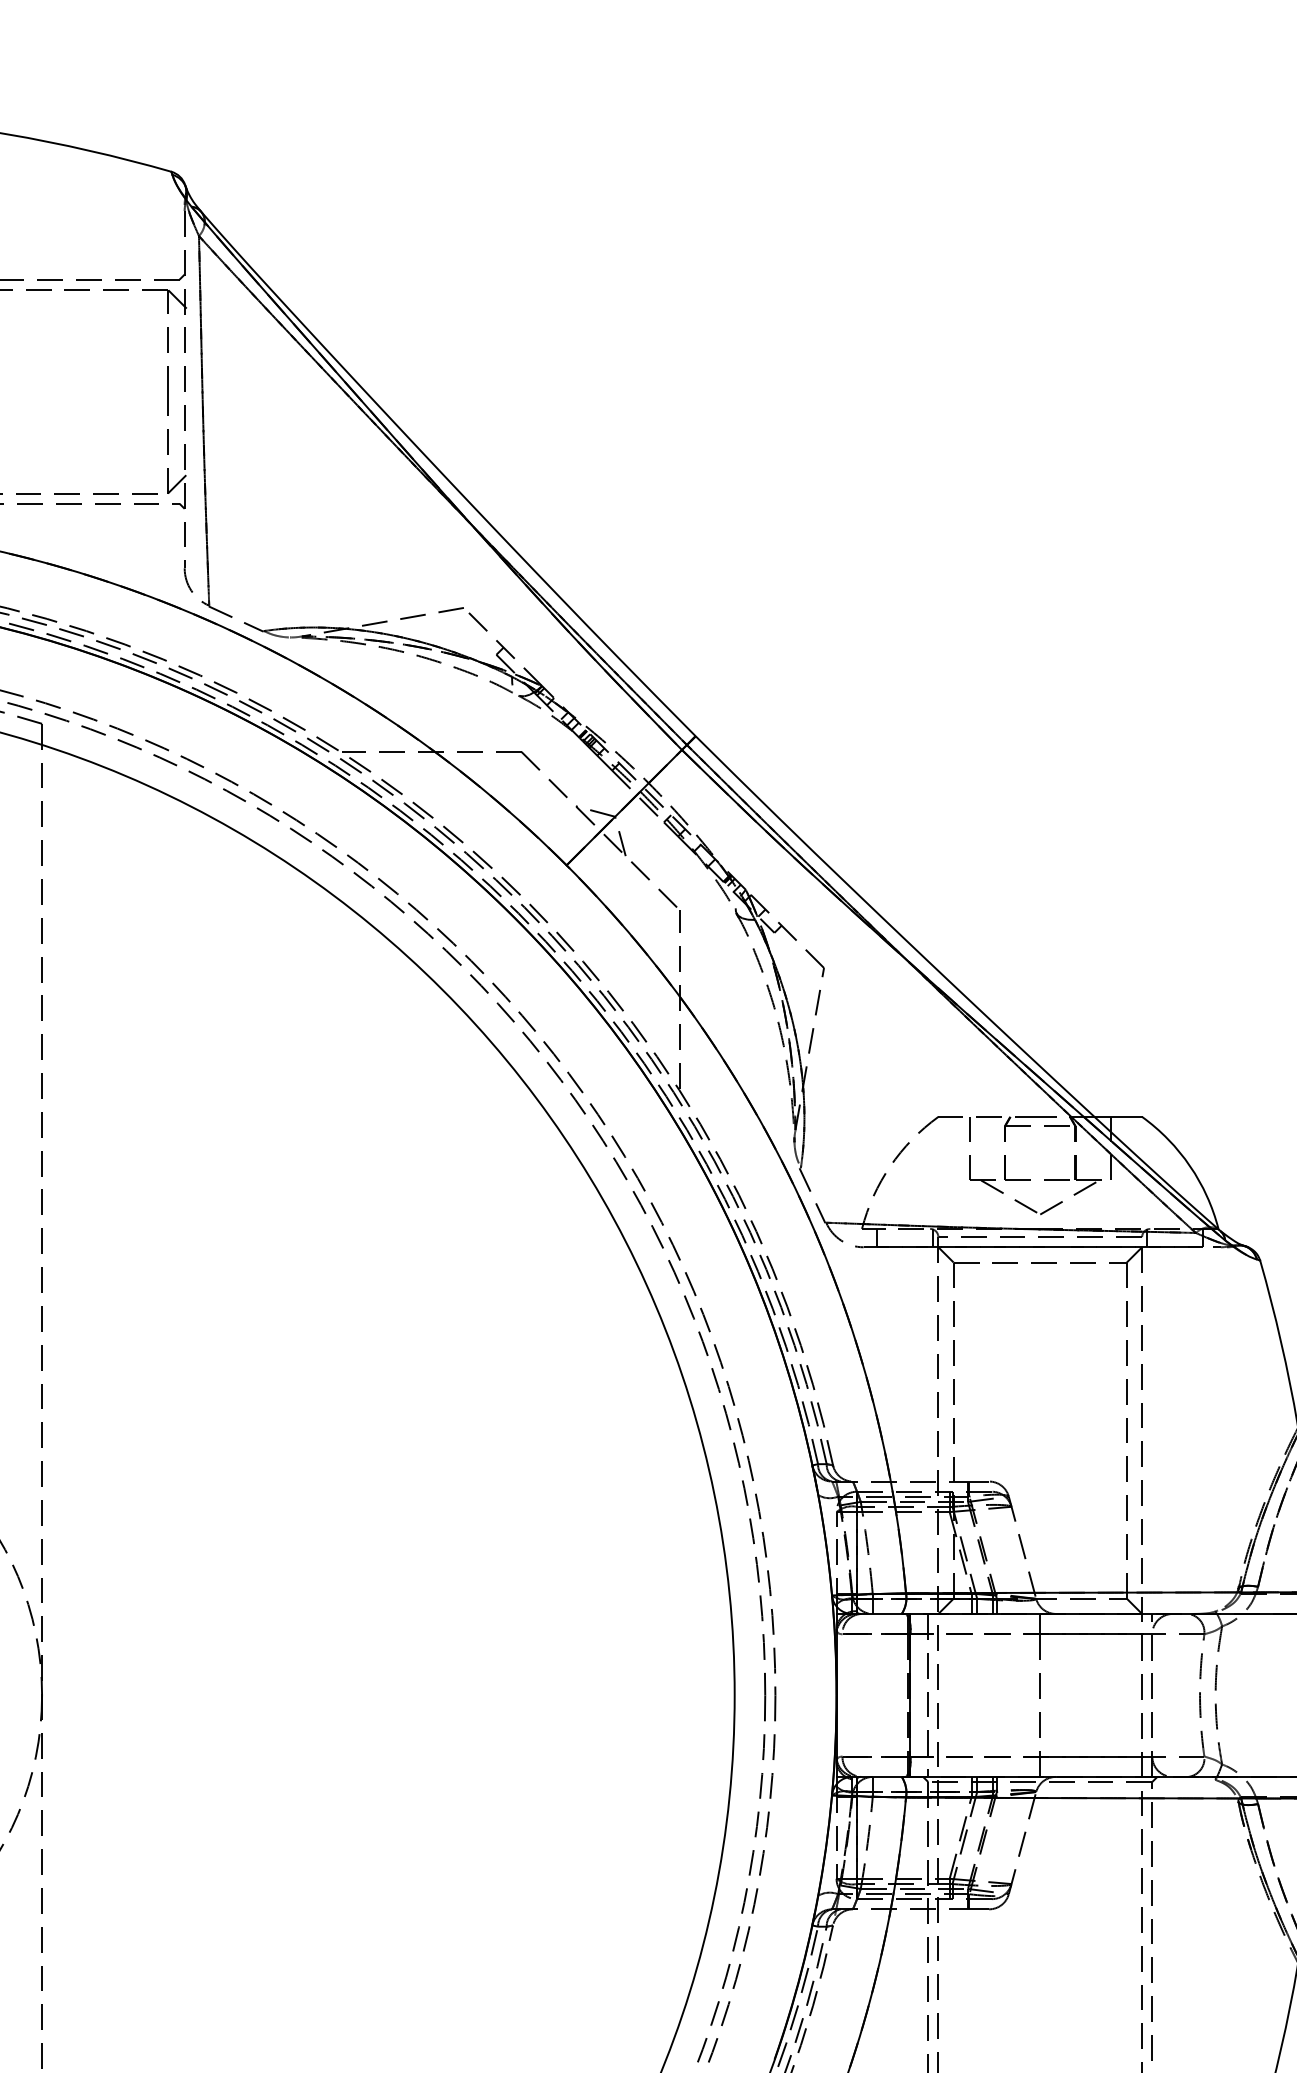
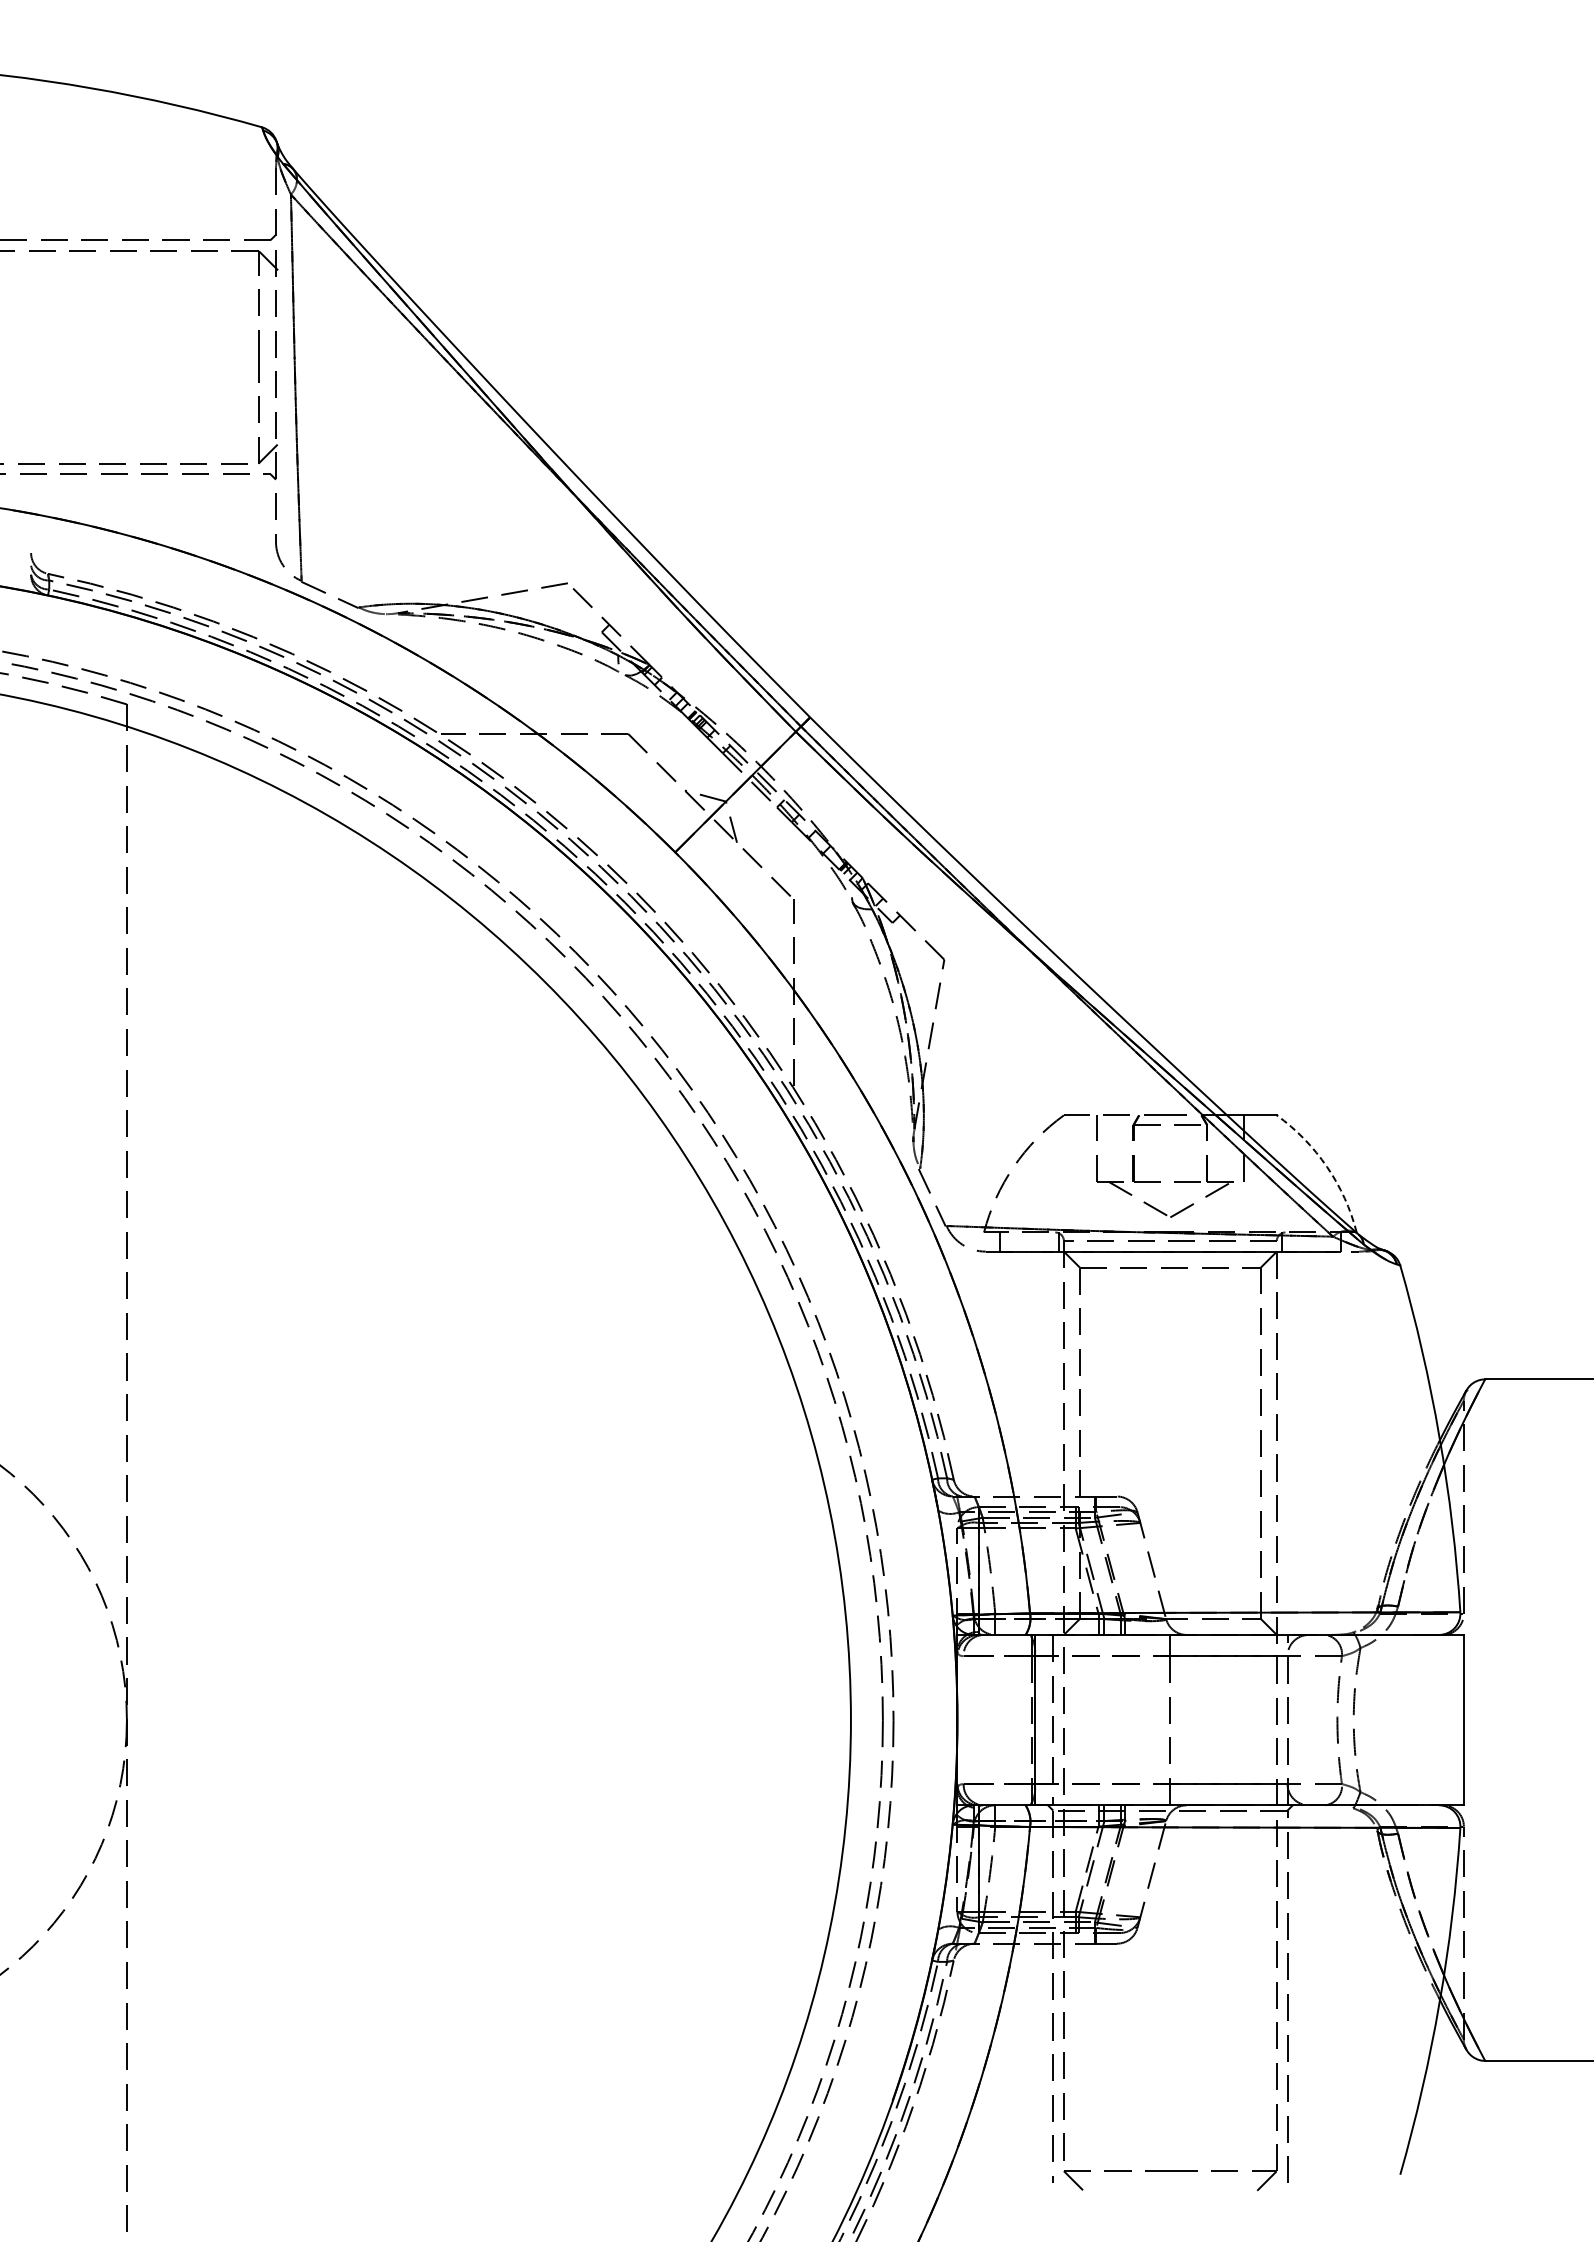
arc: (1190, 1165) -> (1327, 1166), solid -> dashed

